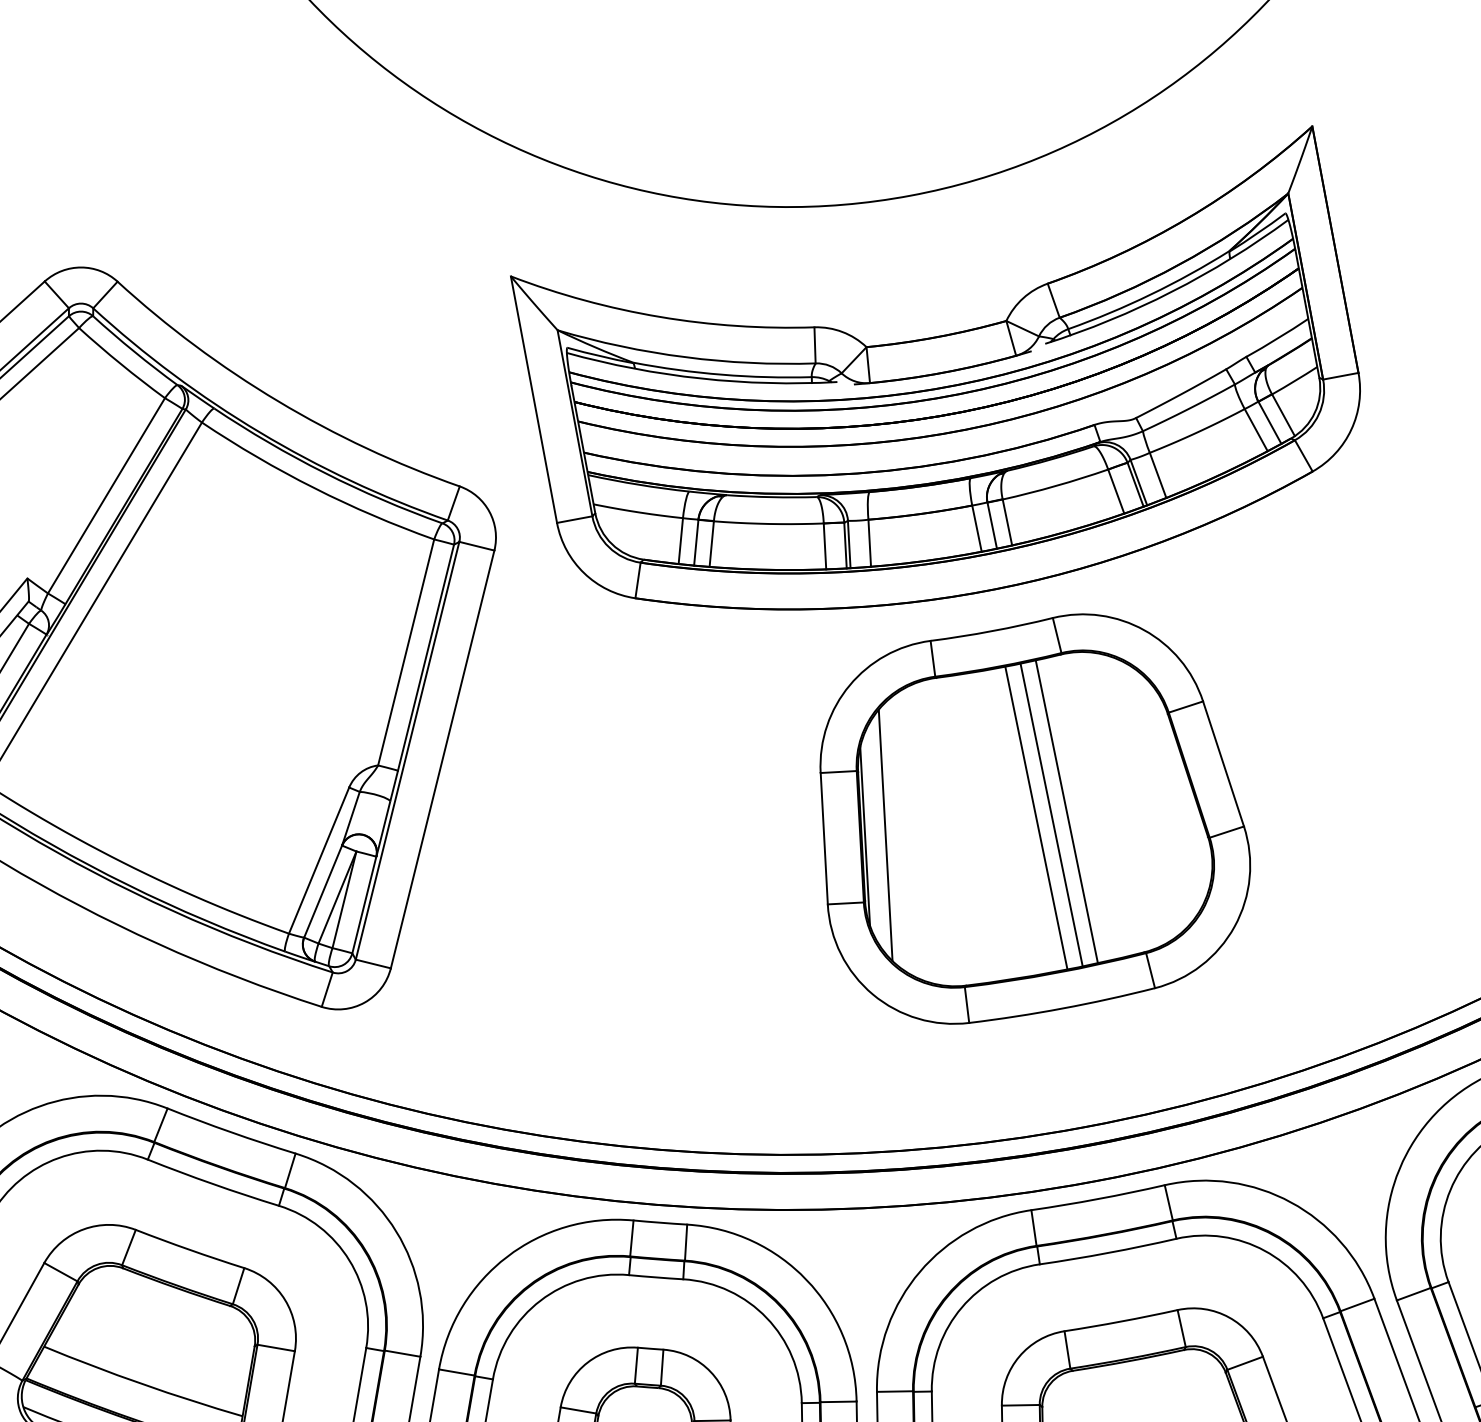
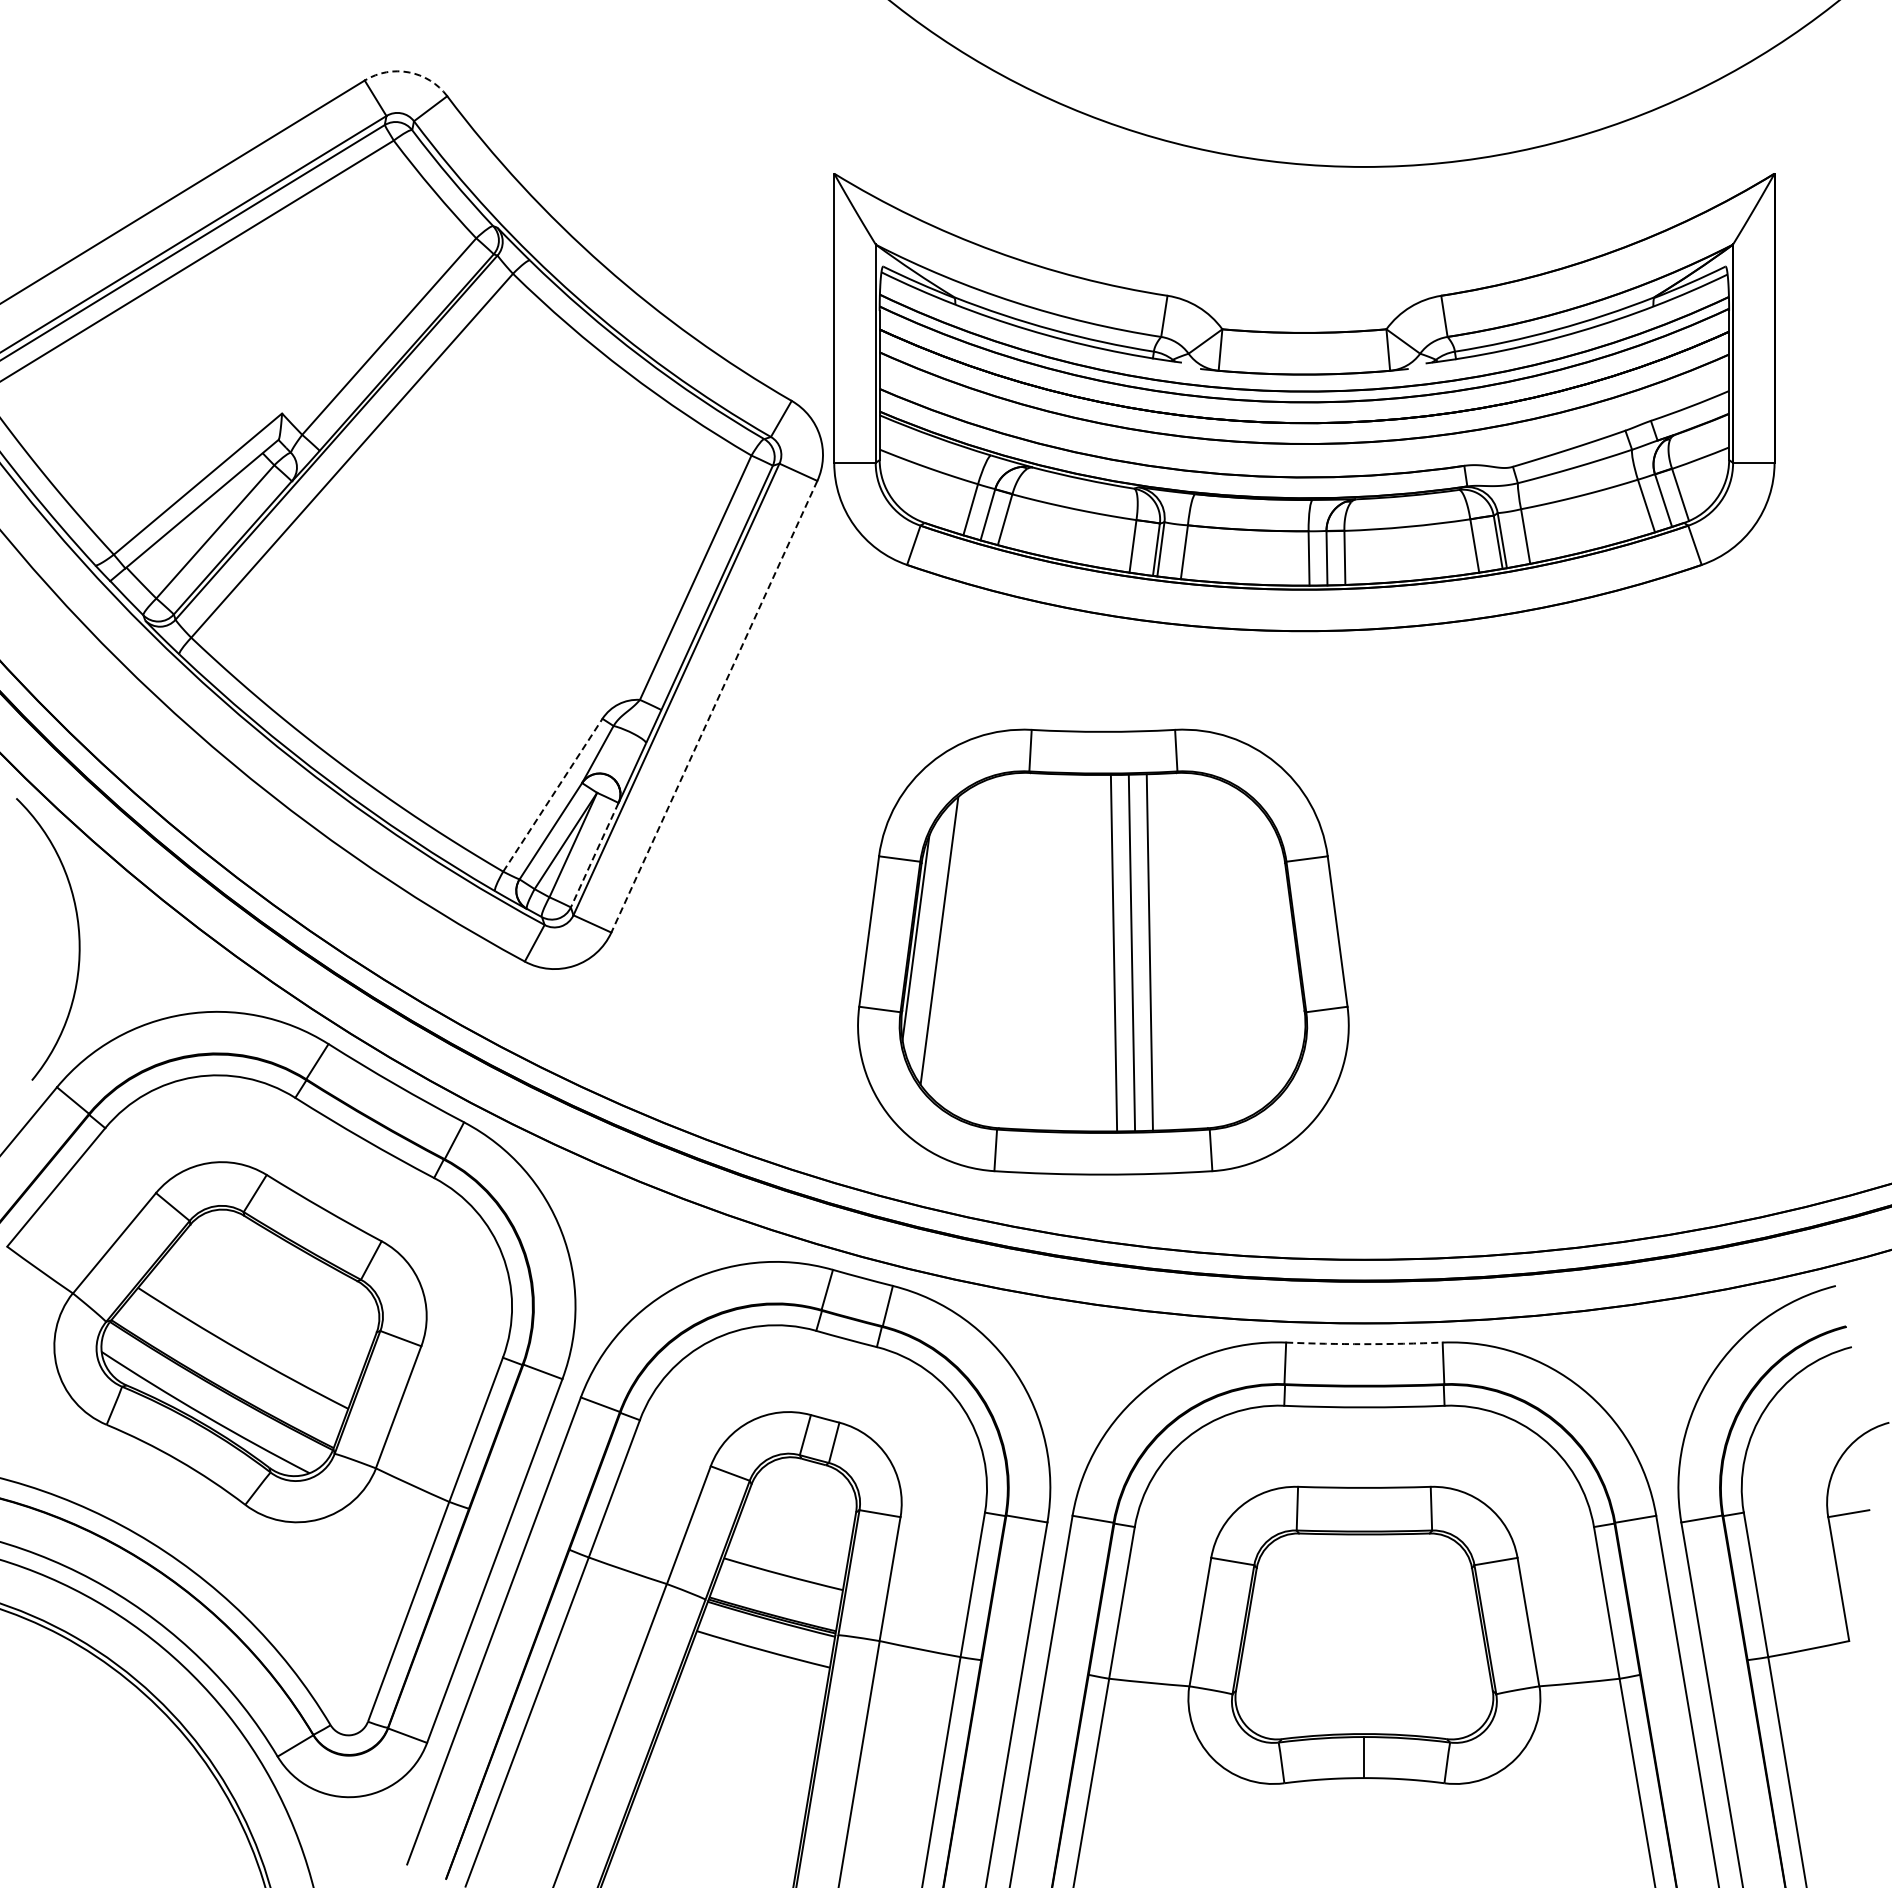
arc: (81, 267) -> (409, 72), solid -> dashed
part: (948, 396) -> (1304, 402), moved
line: (442, 760) -> (714, 707), solid -> dashed
part: (1027, 818) -> (1103, 951), moved
line: (319, 859) -> (553, 794), solid -> dashed
line: (364, 905) -> (594, 855), solid -> dashed
arc: (1098, 1199) -> (1364, 1344), solid -> dashed

